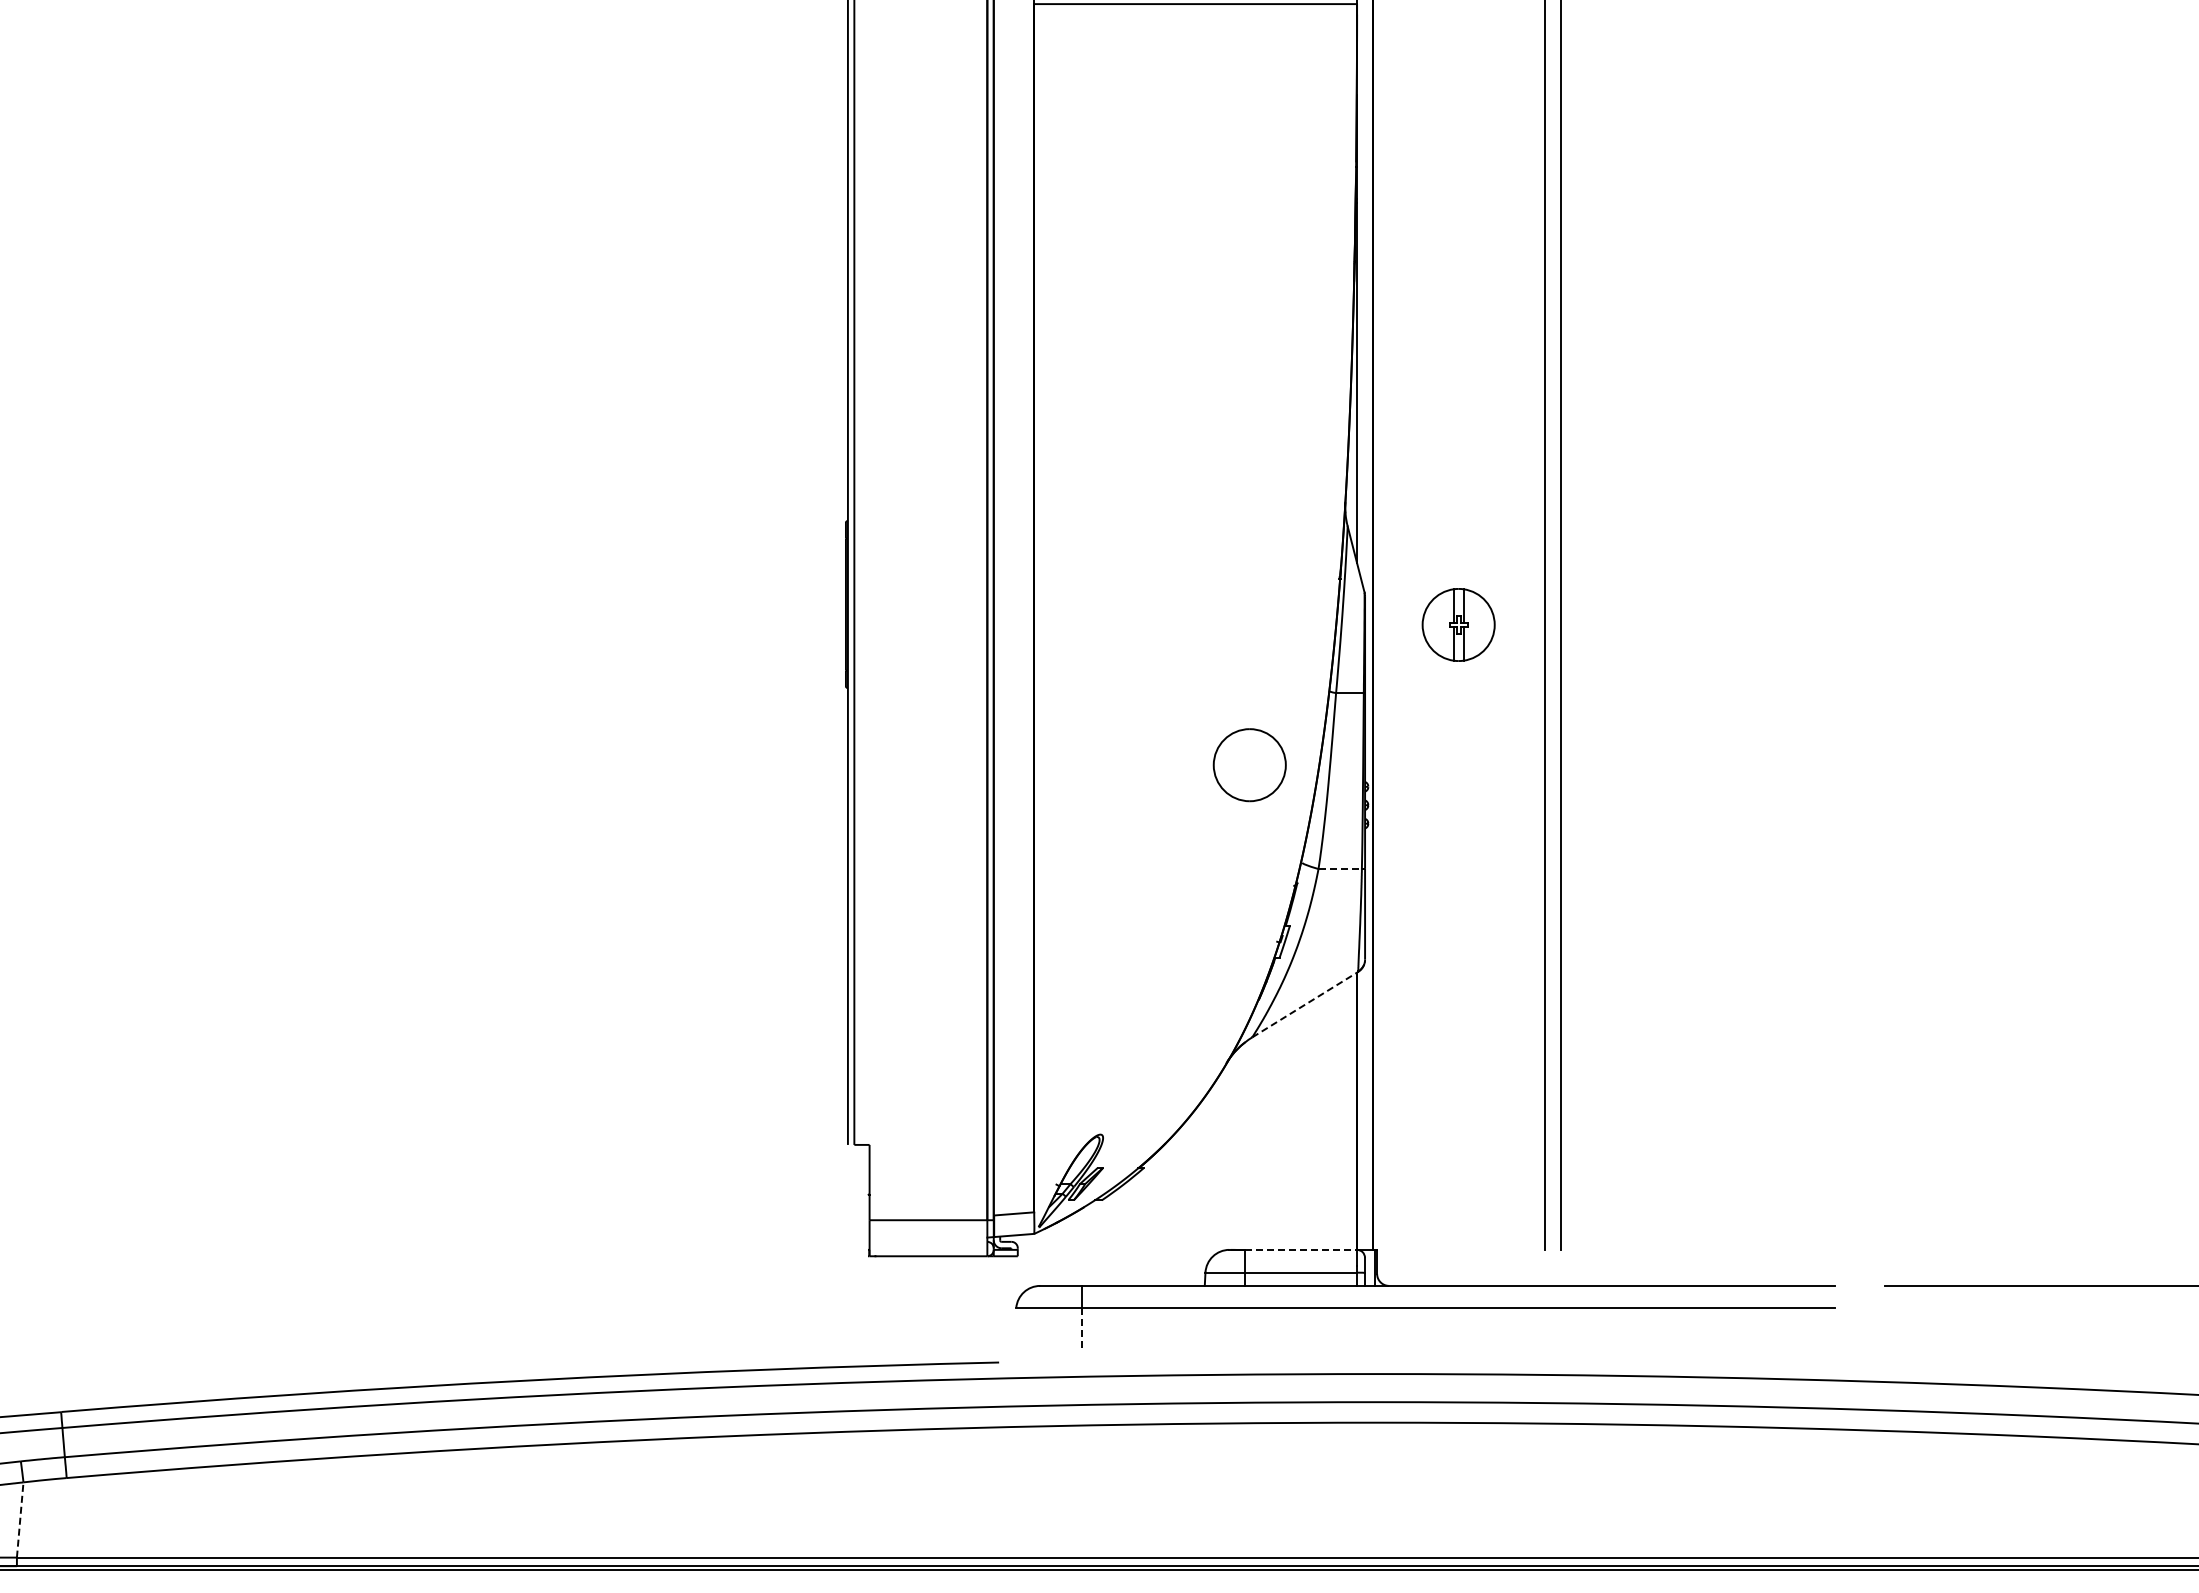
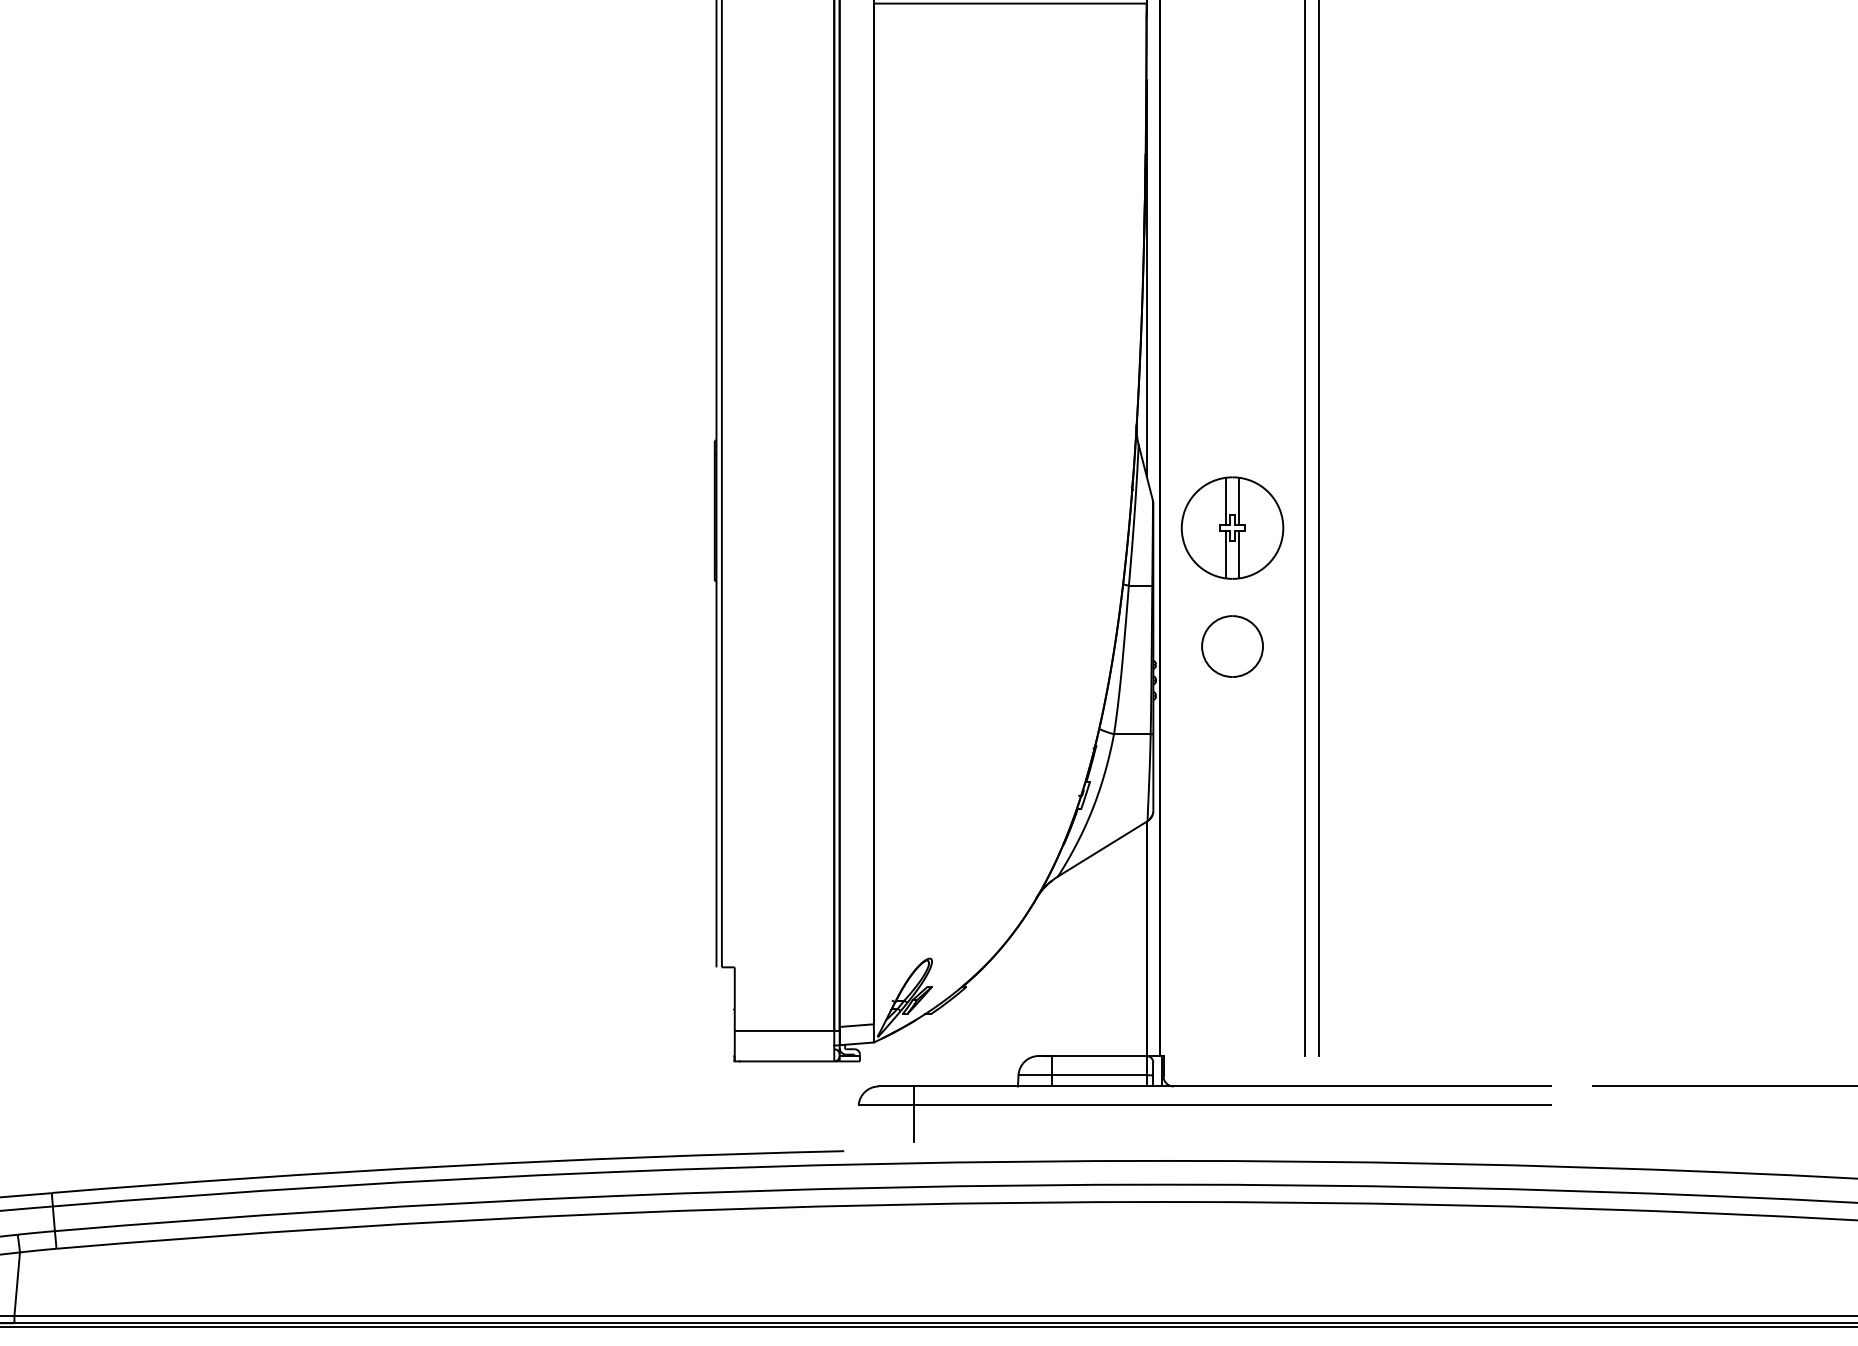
part: (1458, 624) -> (1232, 527), size x1.67
part: (1249, 765) -> (1232, 646), moved
line: (1340, 869) -> (1132, 734), dashed -> solid
line: (1305, 1004) -> (1103, 848), dashed -> solid
line: (1301, 1249) -> (1099, 1055), dashed -> solid
line: (1082, 1330) -> (914, 1124), dashed -> solid
line: (20, 1519) -> (17, 1283), dashed -> solid

